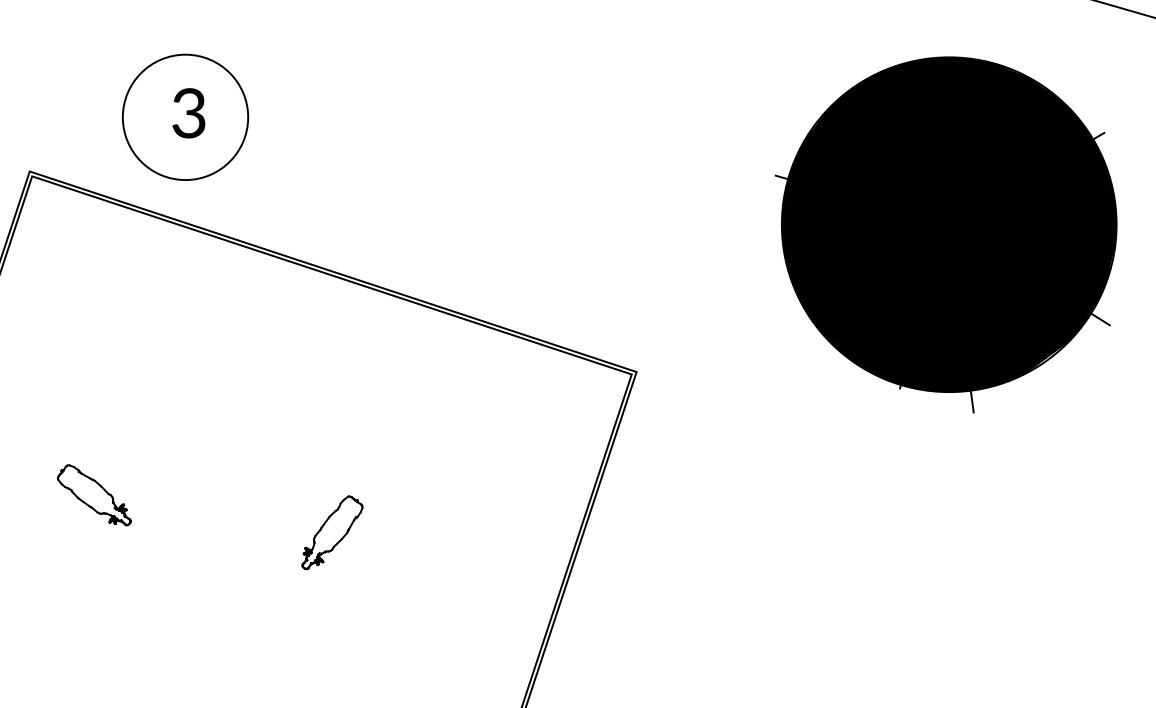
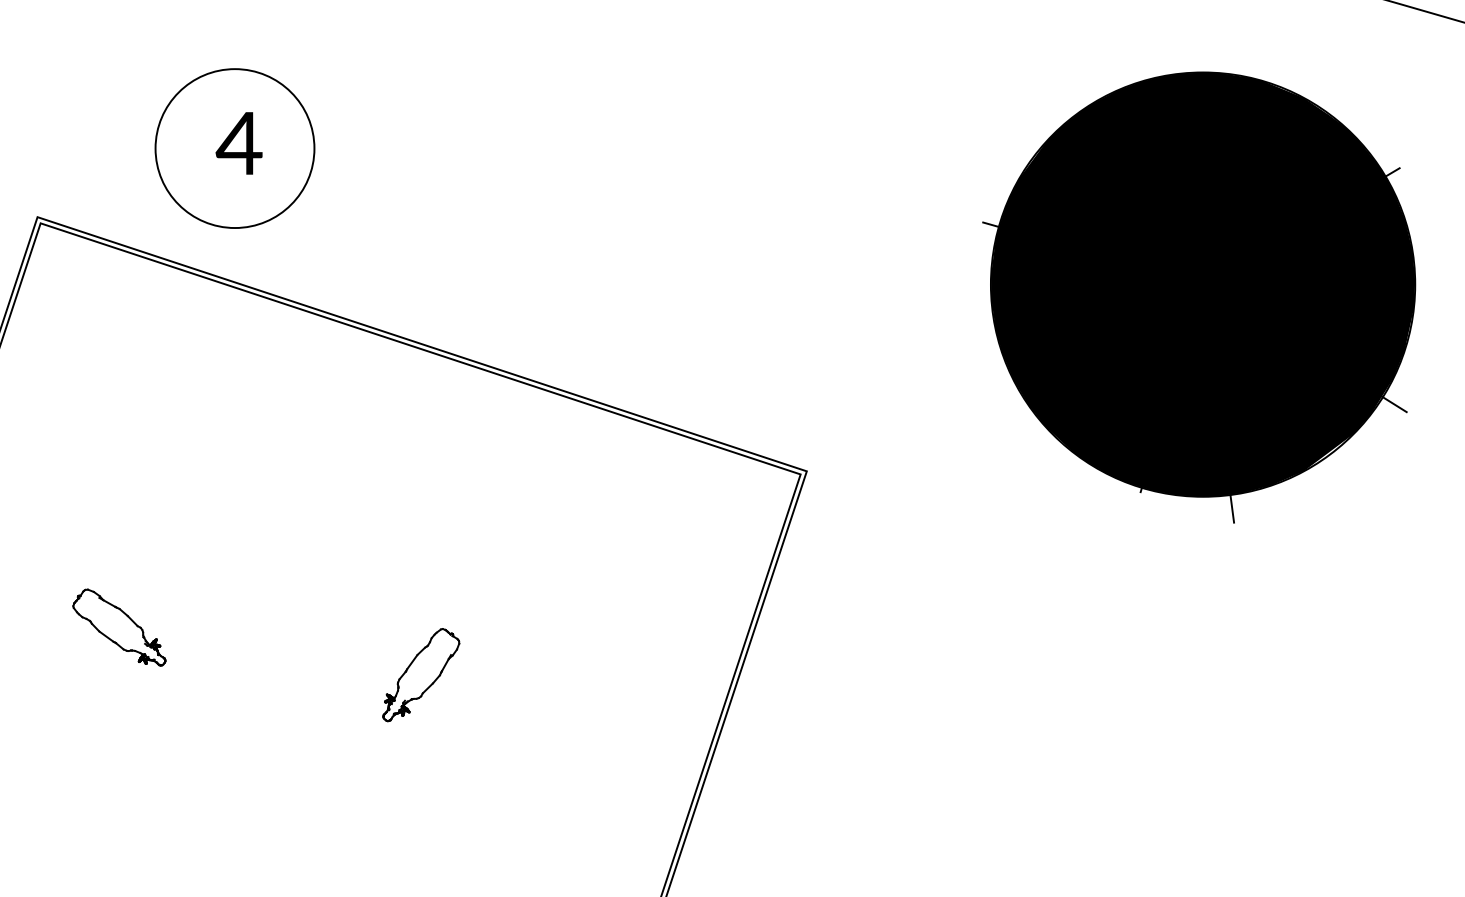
text: (188, 113) -> (238, 143), 3 -> 4

